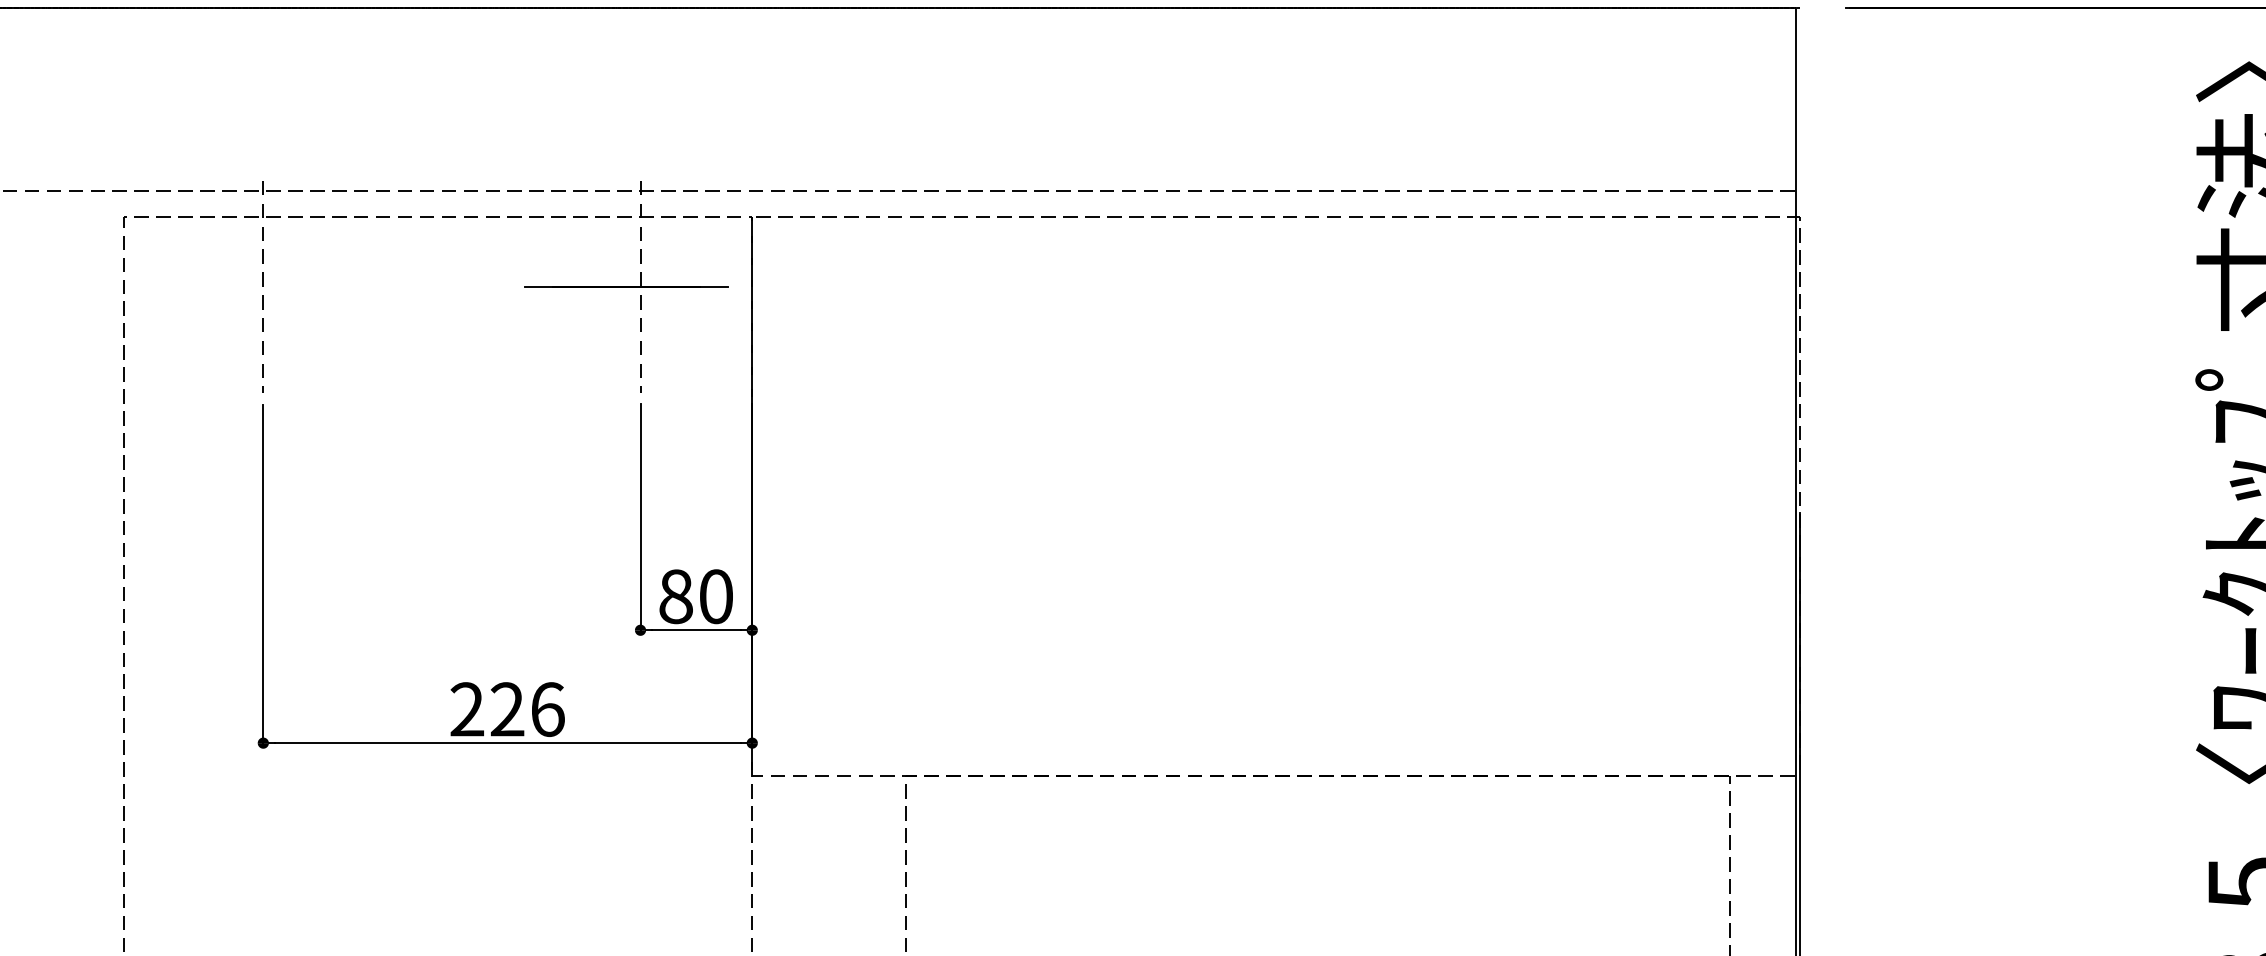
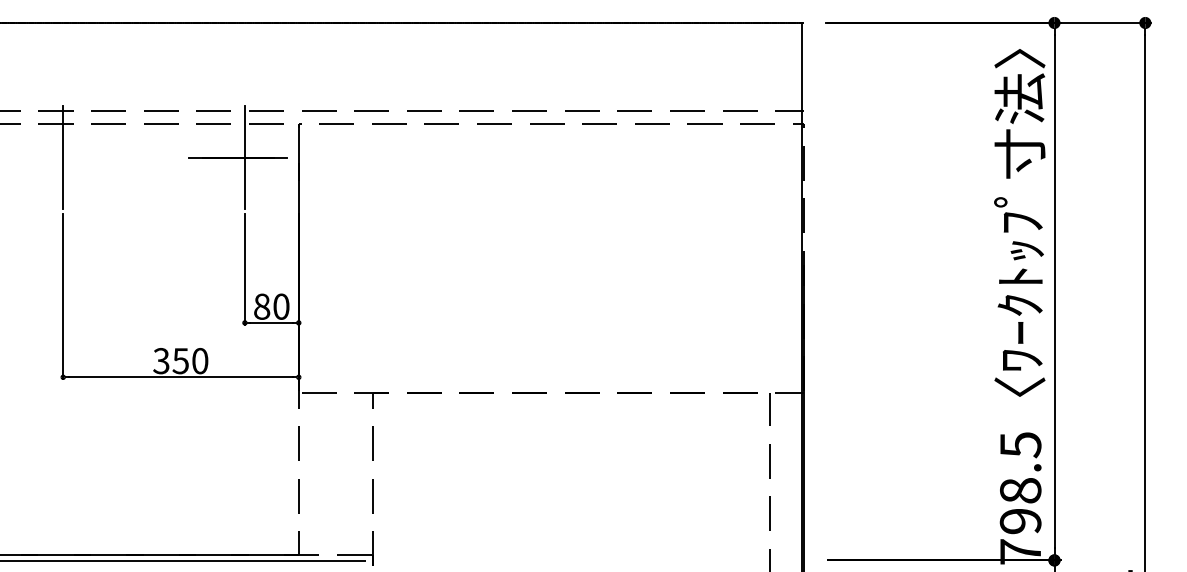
line: (263, 289) -> (63, 158), dashed -> solid
line: (639, 289) -> (244, 158), dashed -> solid
text: (506, 710) -> (180, 361), 226 -> 350

